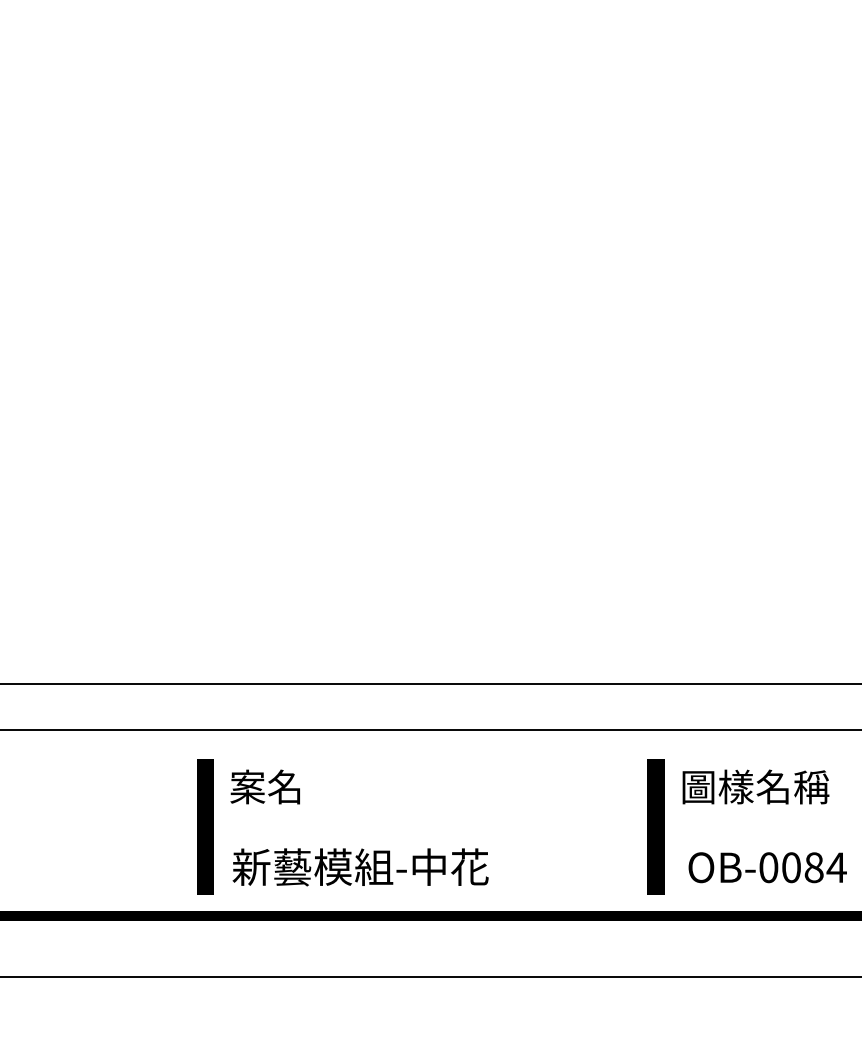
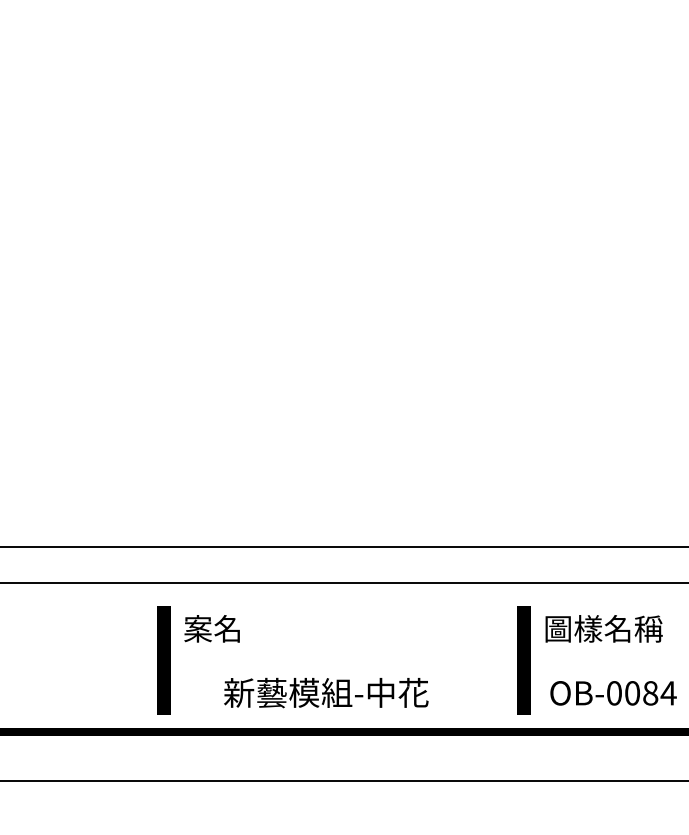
text: (360, 866) -> (326, 692), moved

